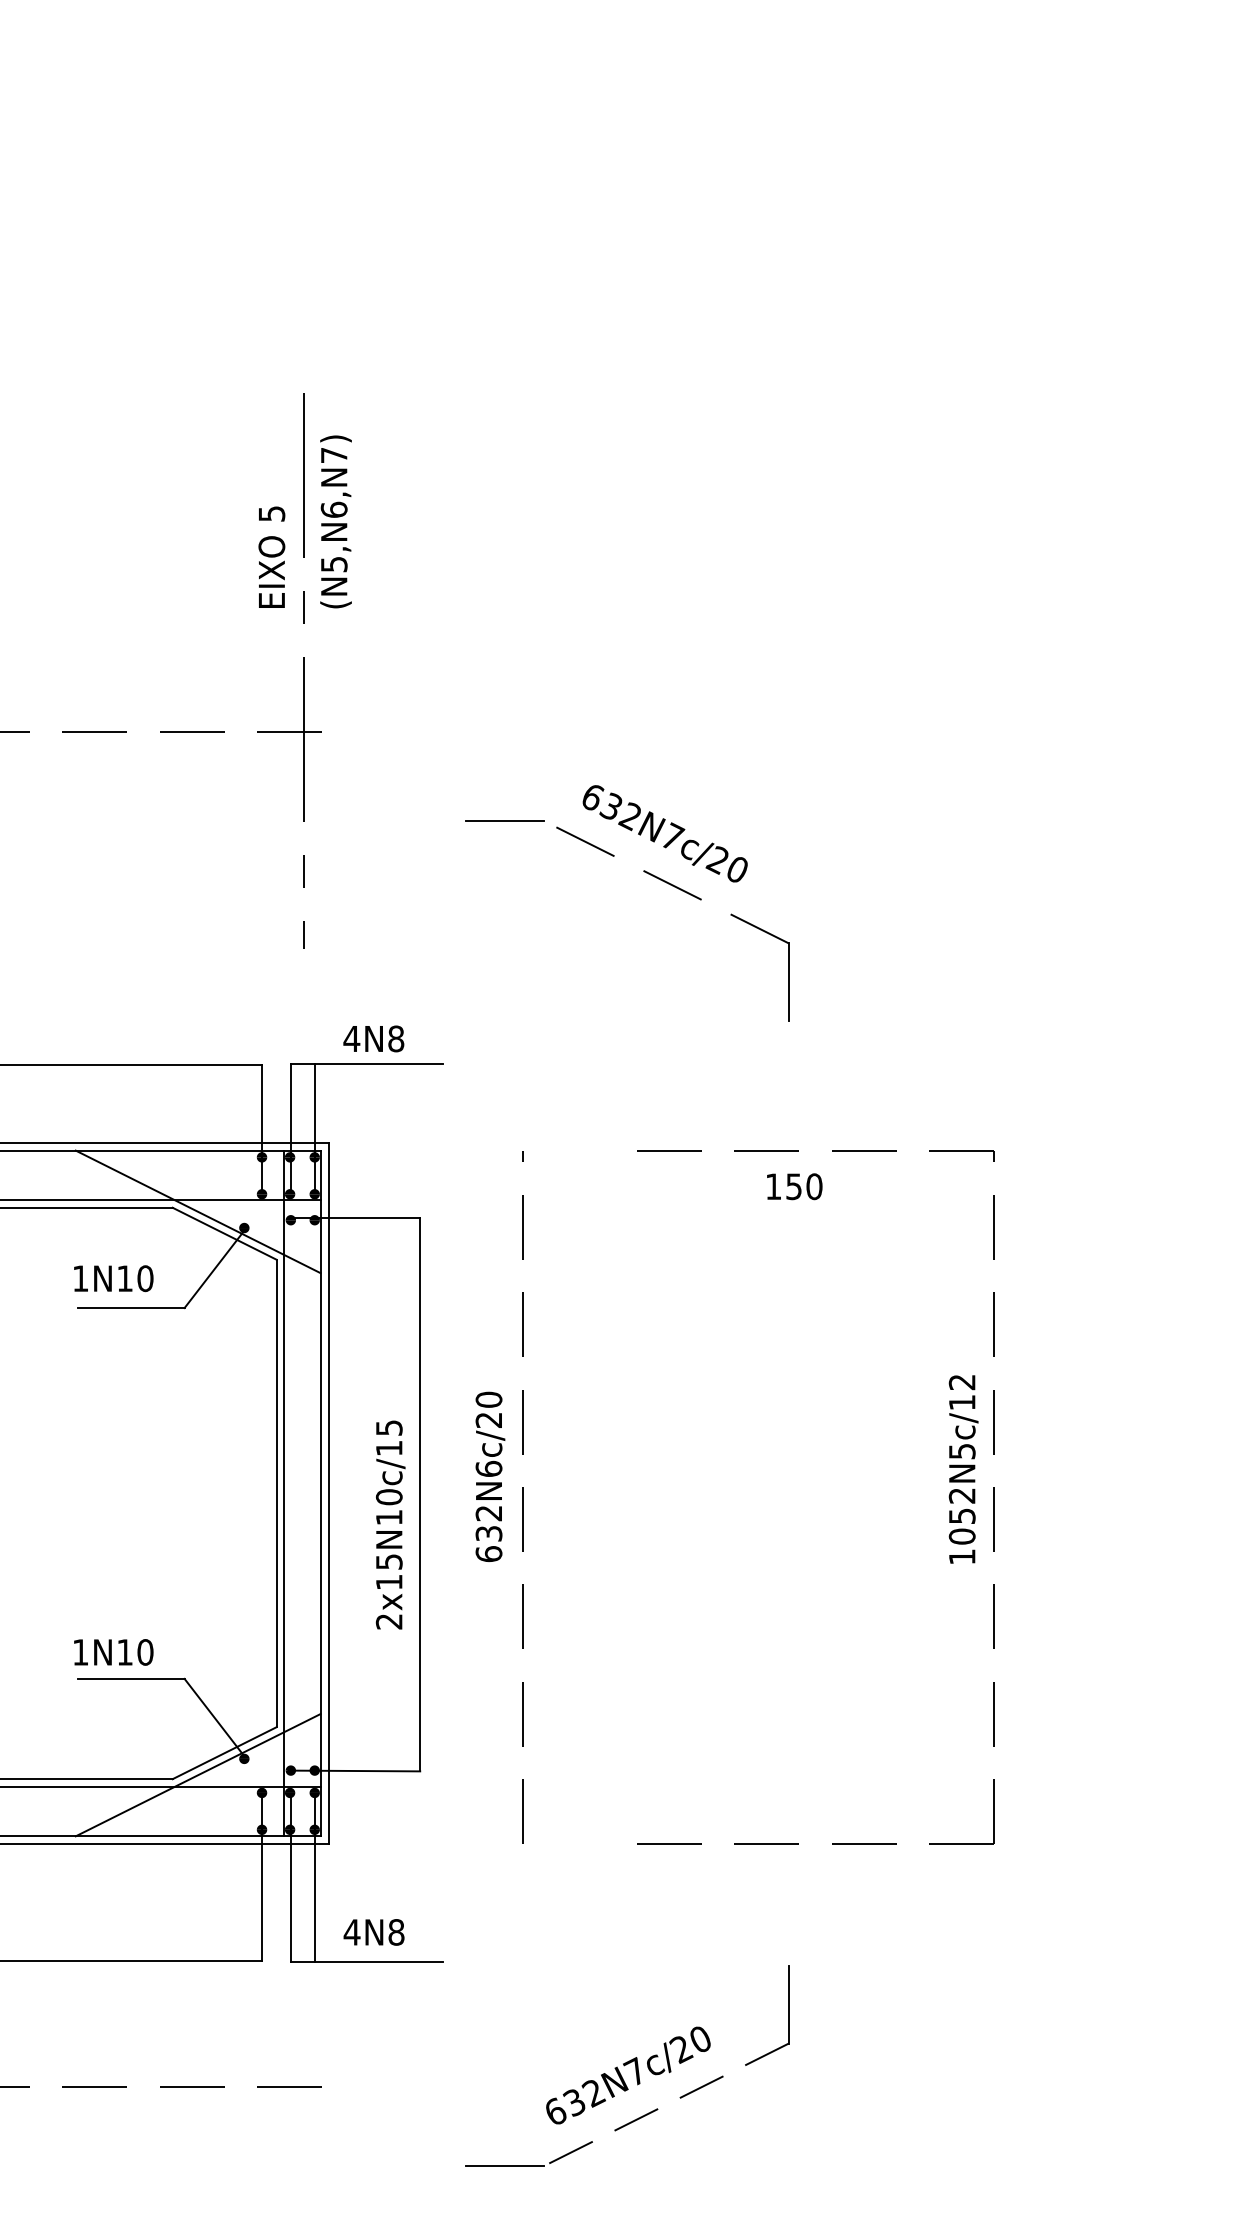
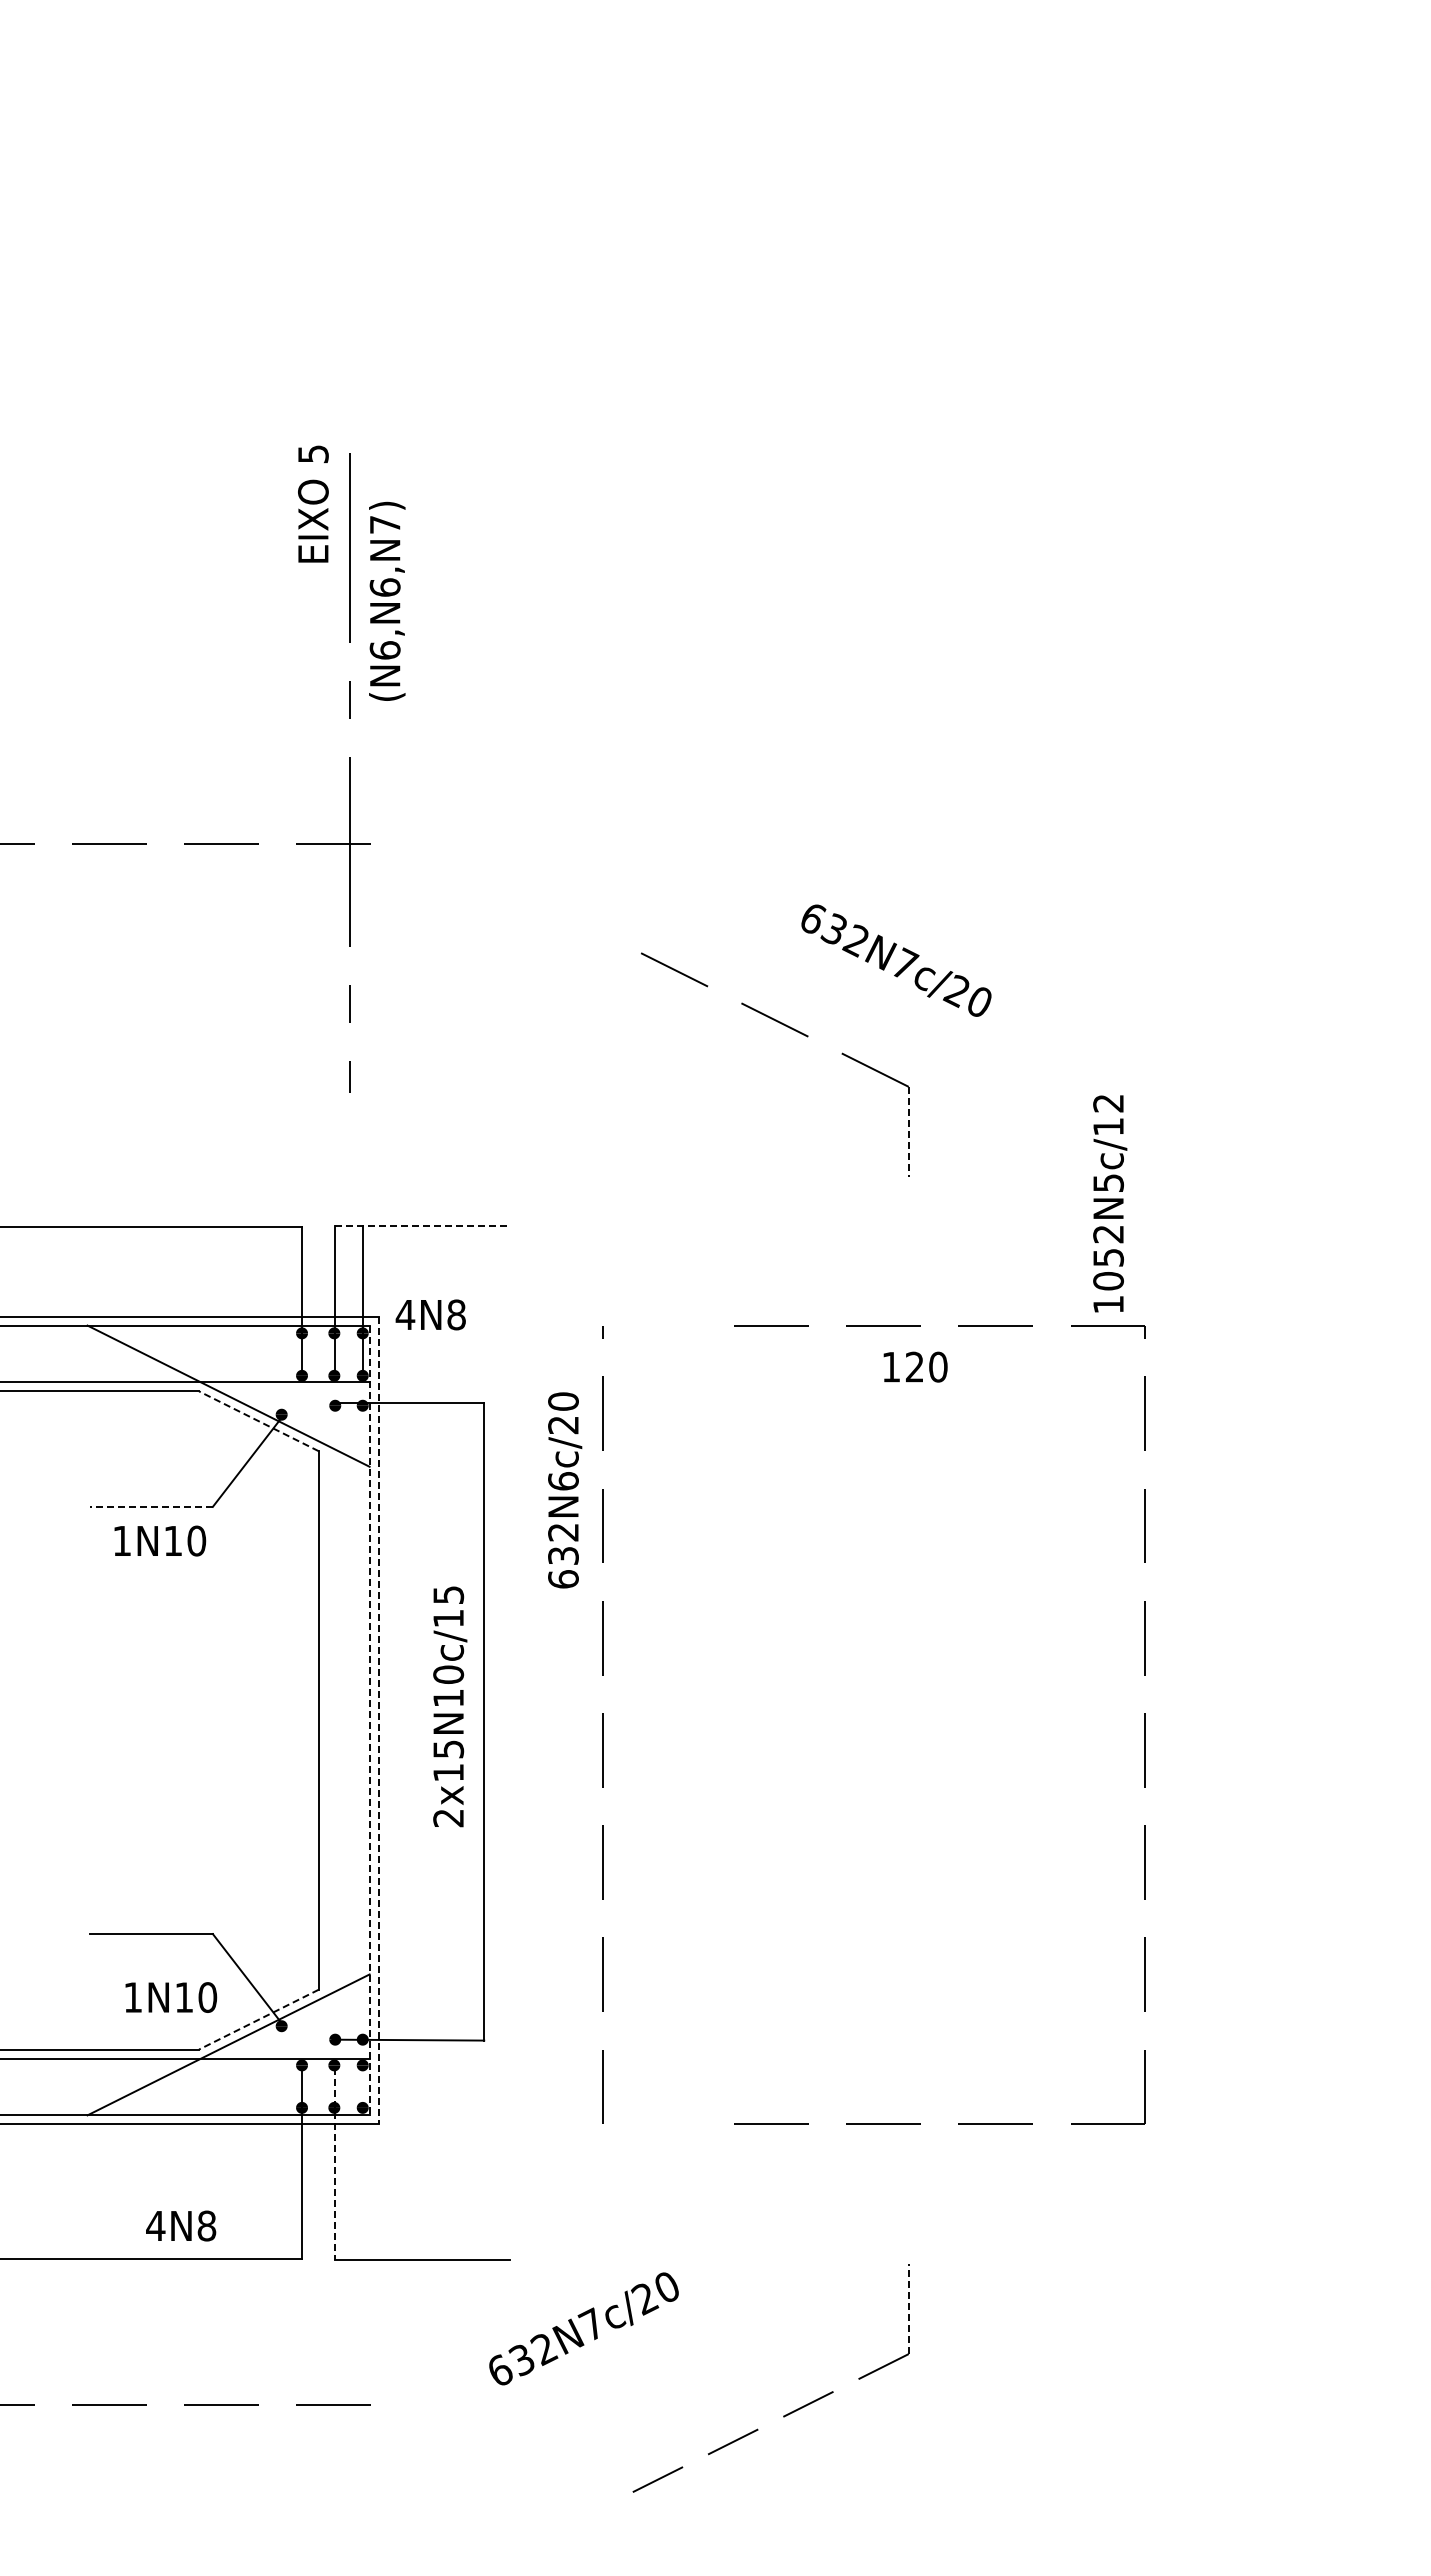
text: (271, 556) -> (313, 503), moved
text: (333, 564) -> (384, 650), (N5,N6,N7) -> (N6,N6,N7)
line: (504, 820) -> (581, 945), removed
text: (665, 833) -> (896, 960), moved
line: (788, 982) -> (908, 1131), solid -> dashed
text: (373, 1038) -> (430, 1314), moved
line: (366, 1063) -> (422, 1225), solid -> dashed
text: (793, 1186) -> (914, 1366), 150 -> 120
line: (224, 1233) -> (258, 1421), solid -> dashed
text: (113, 1278) -> (160, 1540), moved
line: (130, 1307) -> (150, 1506), solid -> dashed
text: (963, 1469) -> (1110, 1203), moved
text: (490, 1477) -> (565, 1490), moved
line: (284, 1493) -> (327, 1720), removed
line: (320, 1493) -> (369, 1720), solid -> dashed
line: (328, 1493) -> (378, 1720), solid -> dashed
text: (390, 1524) -> (450, 1706), moved
text: (113, 1652) -> (171, 1997), moved
line: (224, 1753) -> (258, 2019), solid -> dashed
line: (290, 1878) -> (334, 2164), solid -> dashed
line: (314, 1878) -> (362, 2163), removed
text: (374, 1931) -> (181, 2225), moved
line: (788, 2004) -> (908, 2309), solid -> dashed
text: (627, 2075) -> (583, 2328), moved
line: (504, 2166) -> (581, 2495), removed

